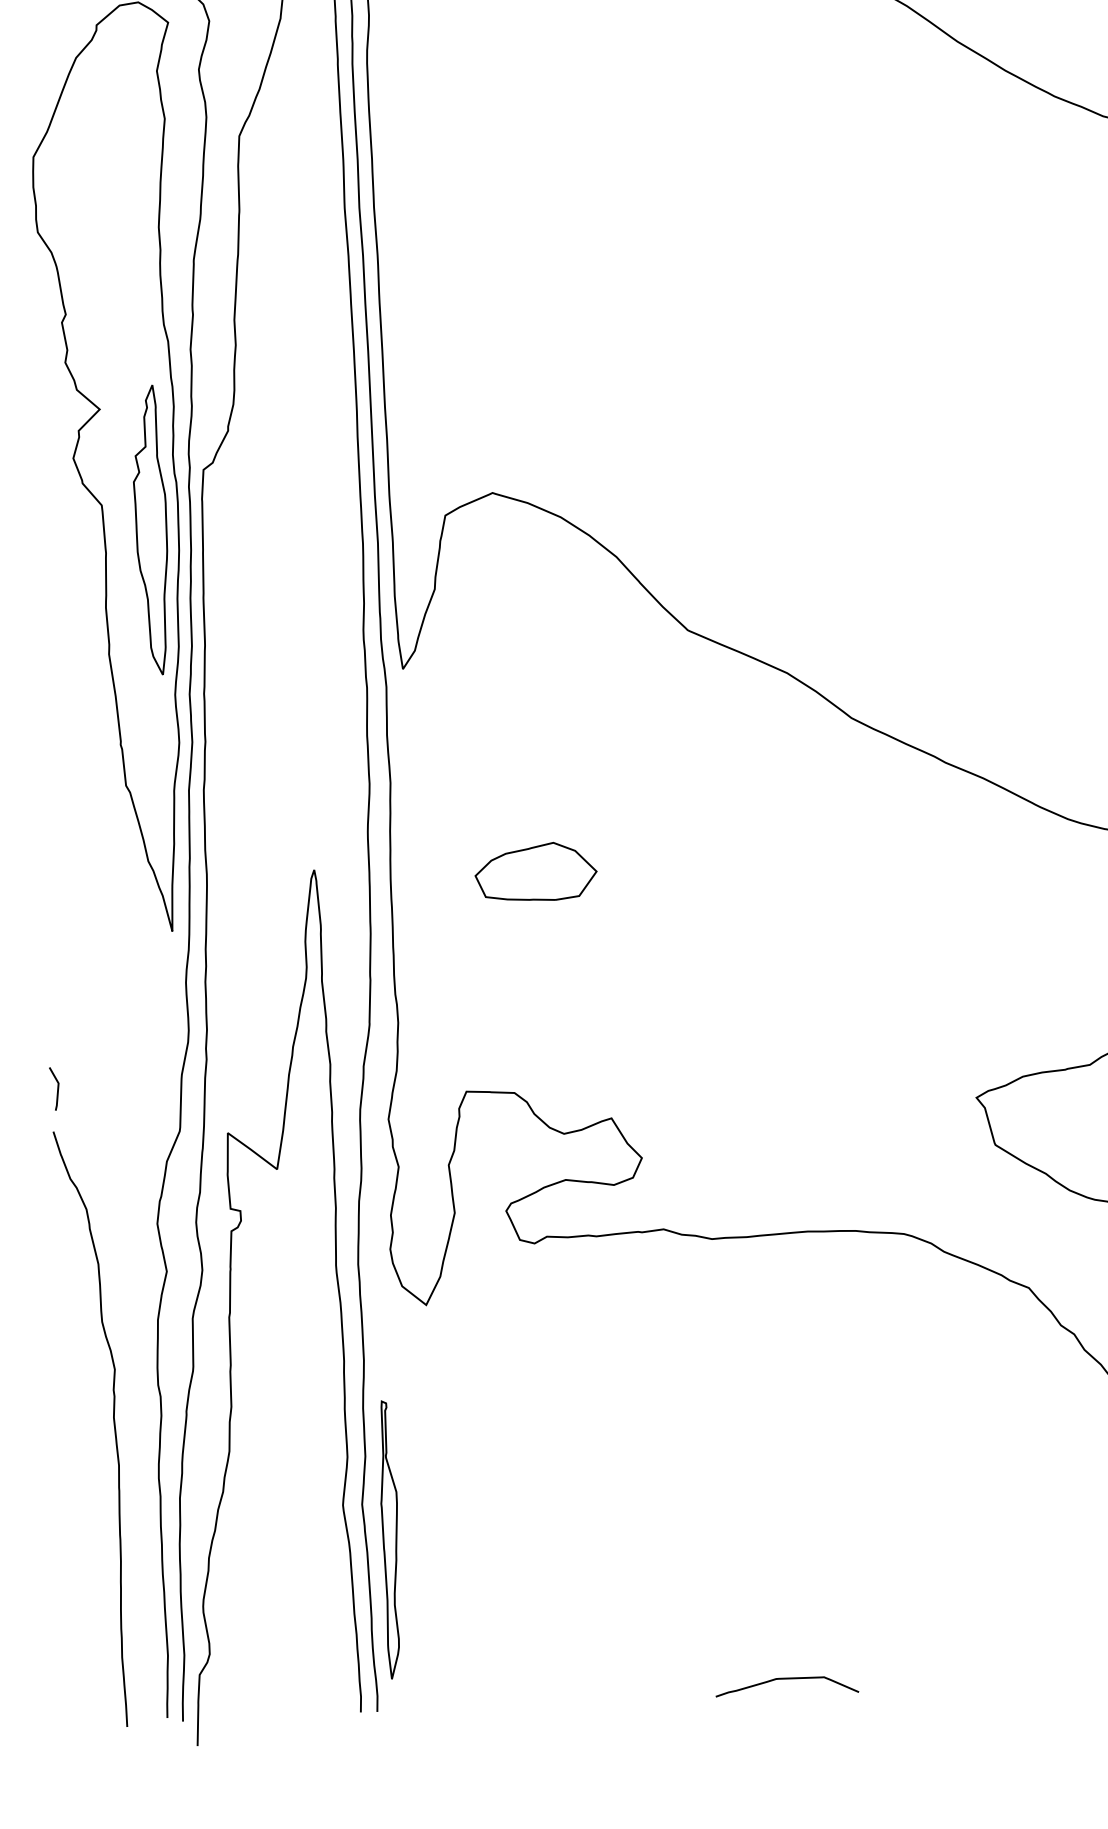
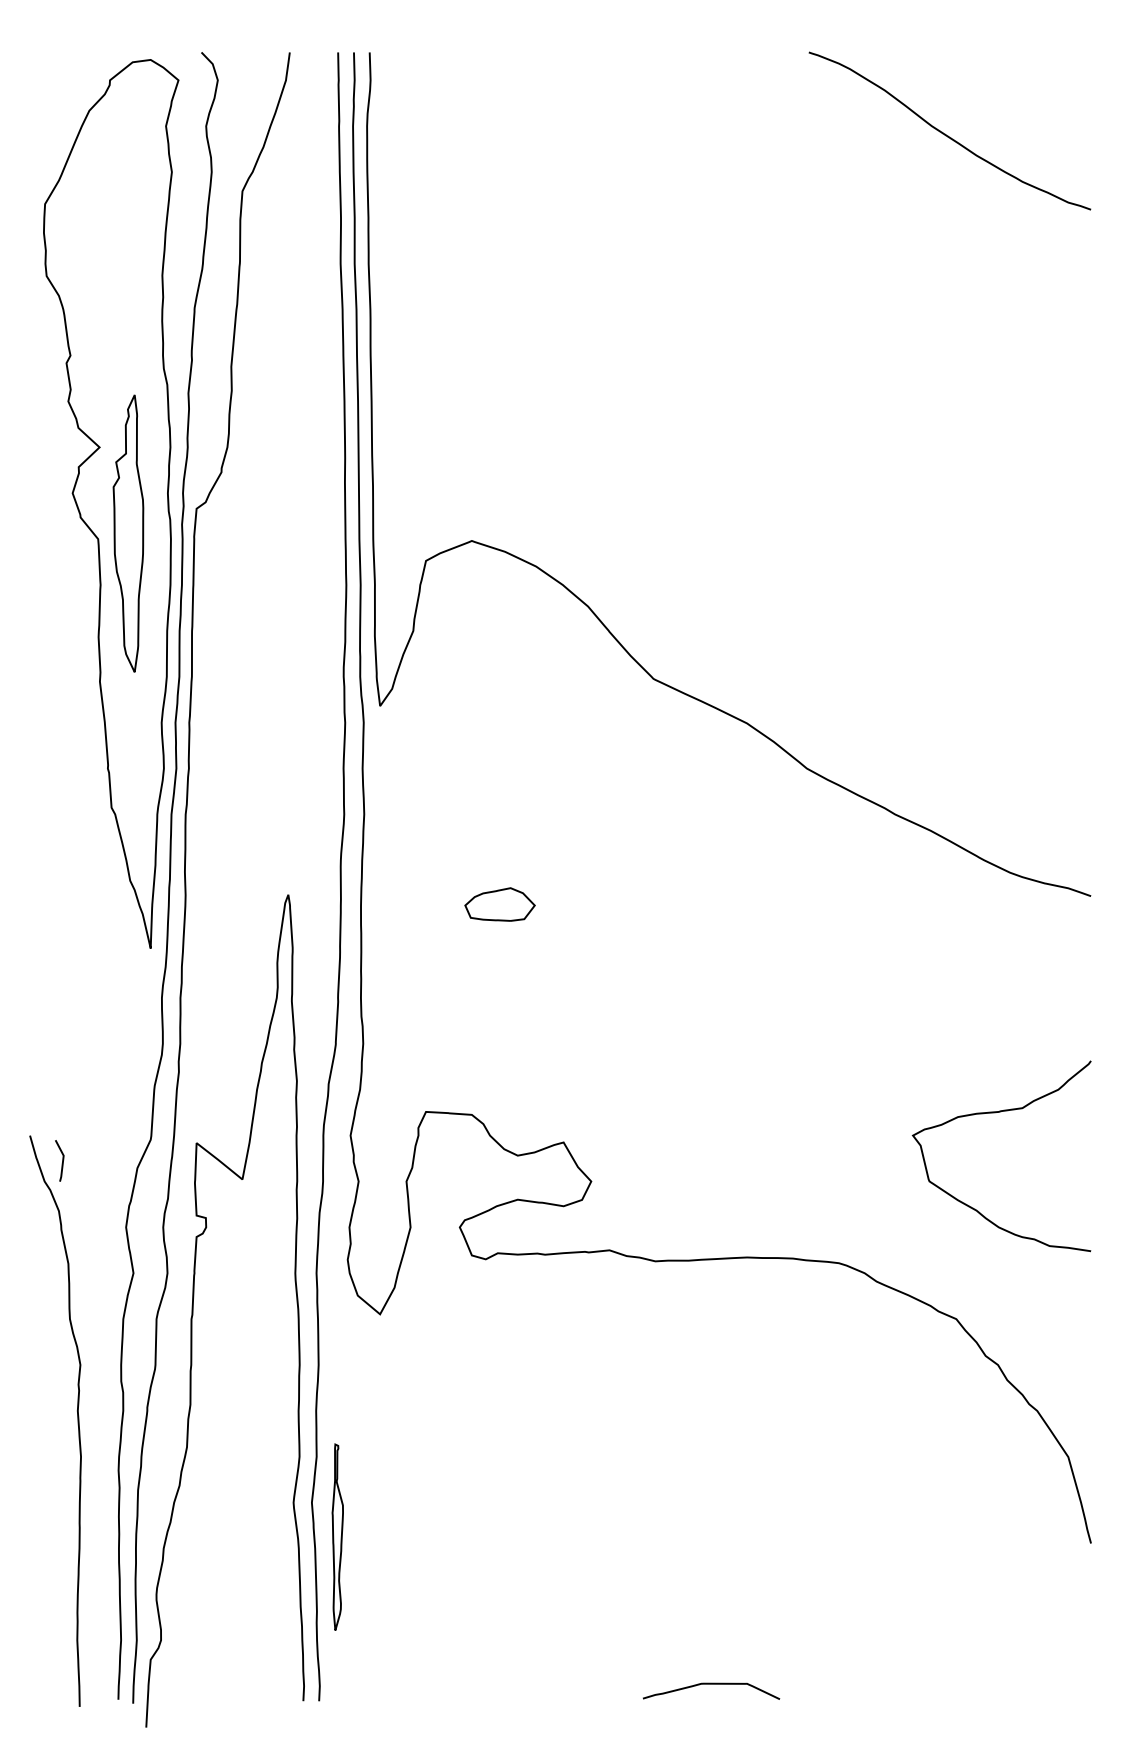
part: (151, 530) -> (128, 533), moved
part: (535, 871) -> (499, 904), size x0.6
line: (57, 1088) -> (62, 1160), moved
part: (390, 1538) -> (337, 1536), size x0.7

